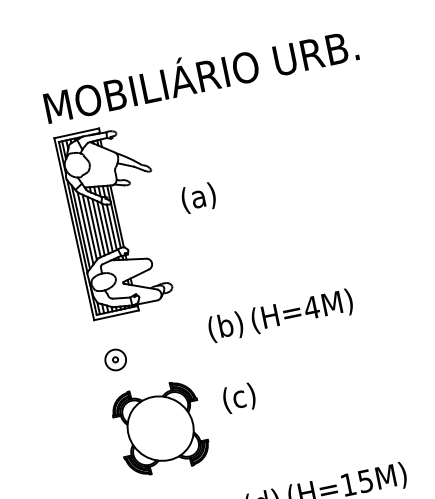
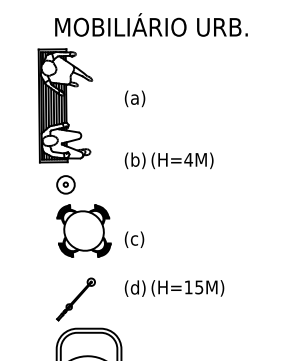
part: (116, 219) -> (65, 105), moved
text: (279, 315) -> (168, 160), moved
part: (115, 359) -> (65, 184), size x1.4
text: (239, 397) -> (134, 239), moved

